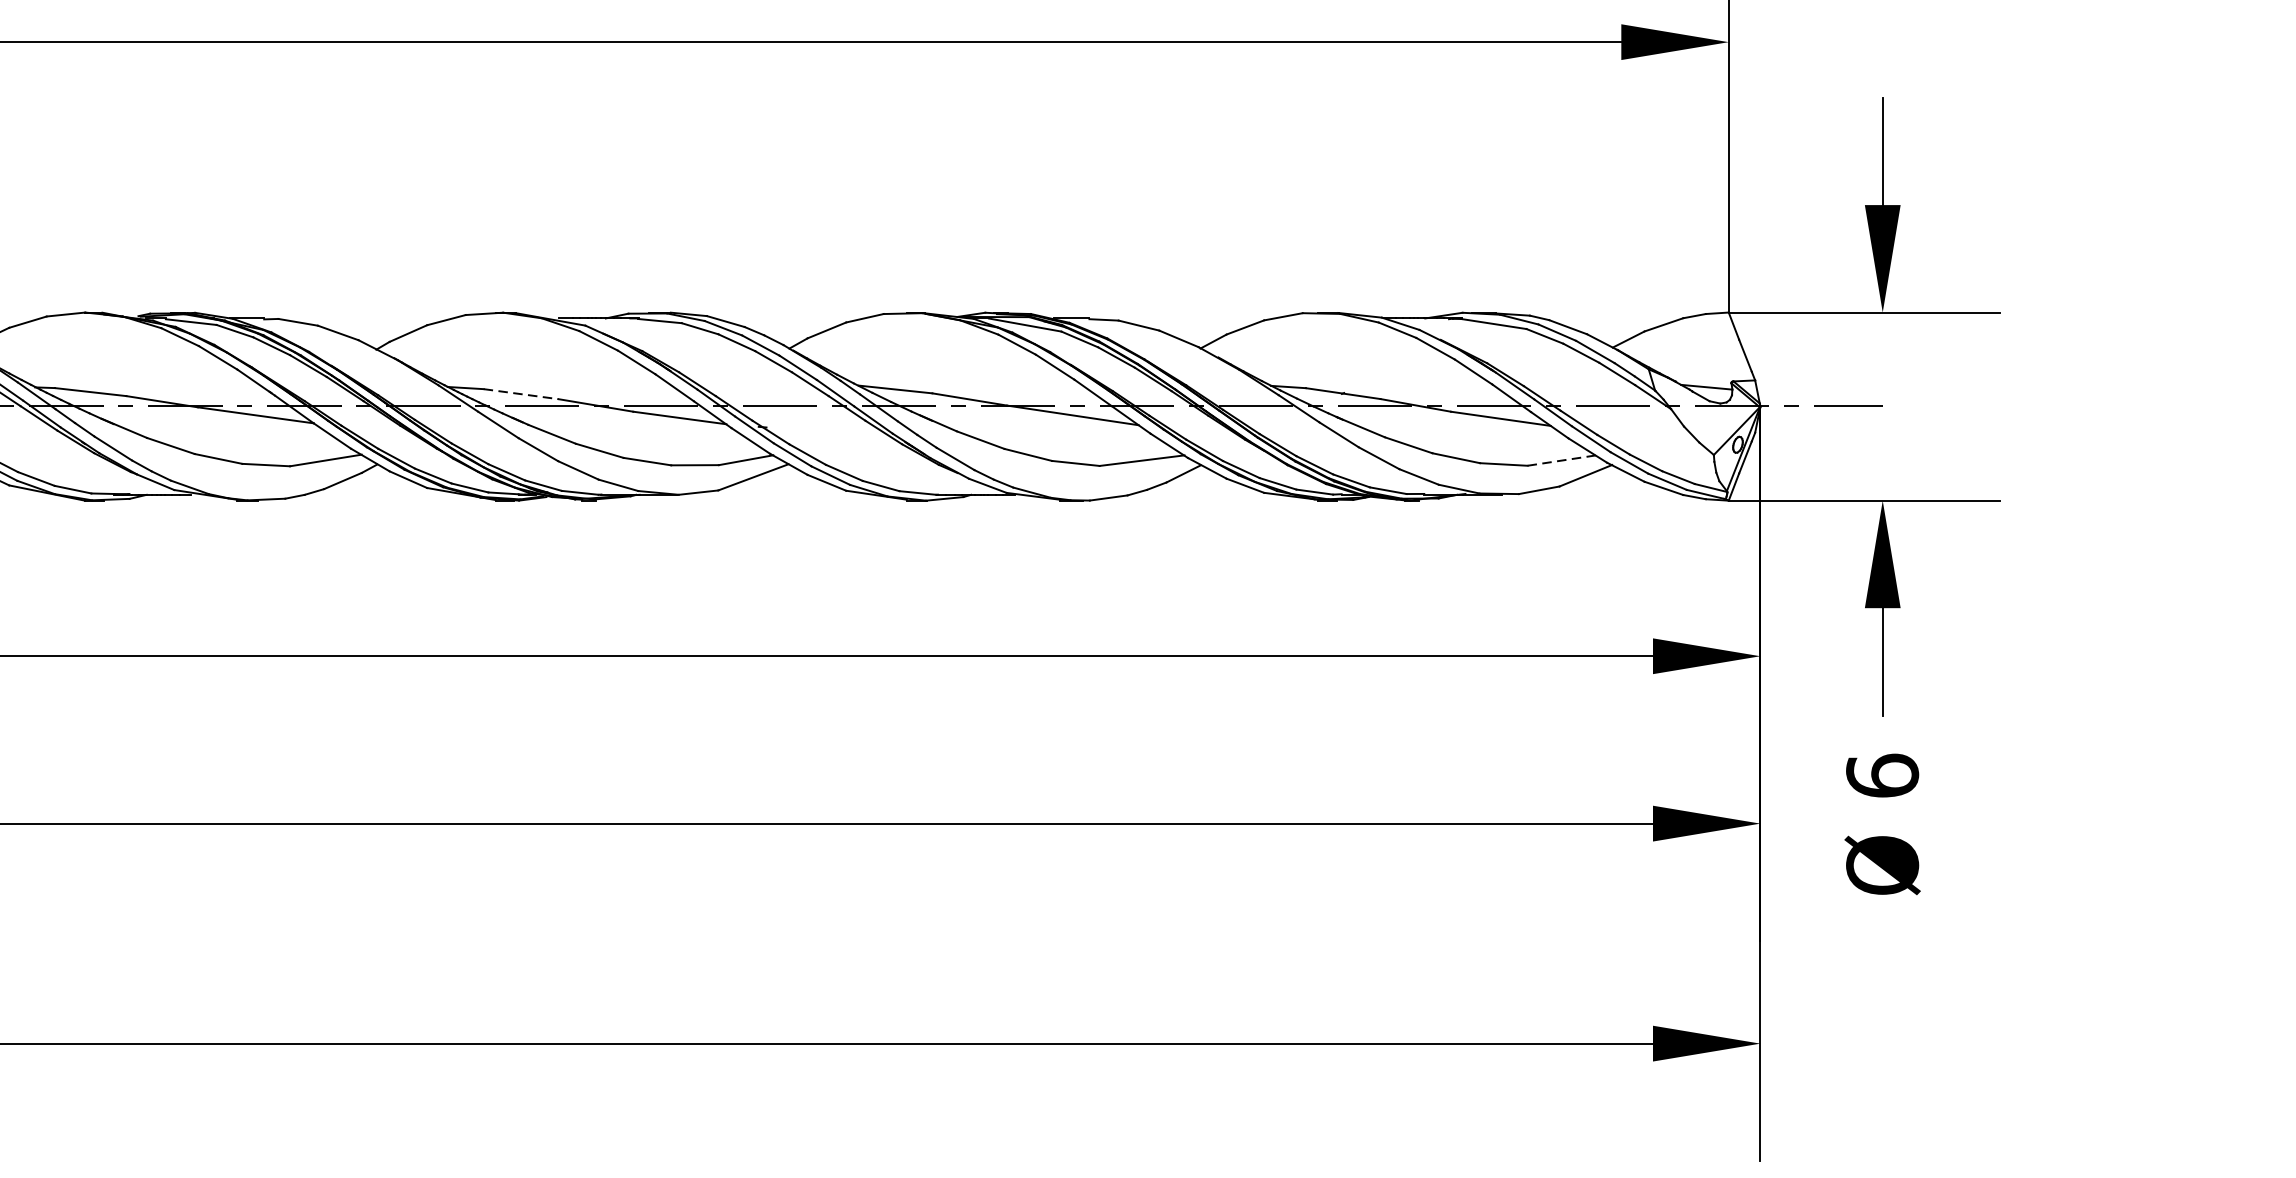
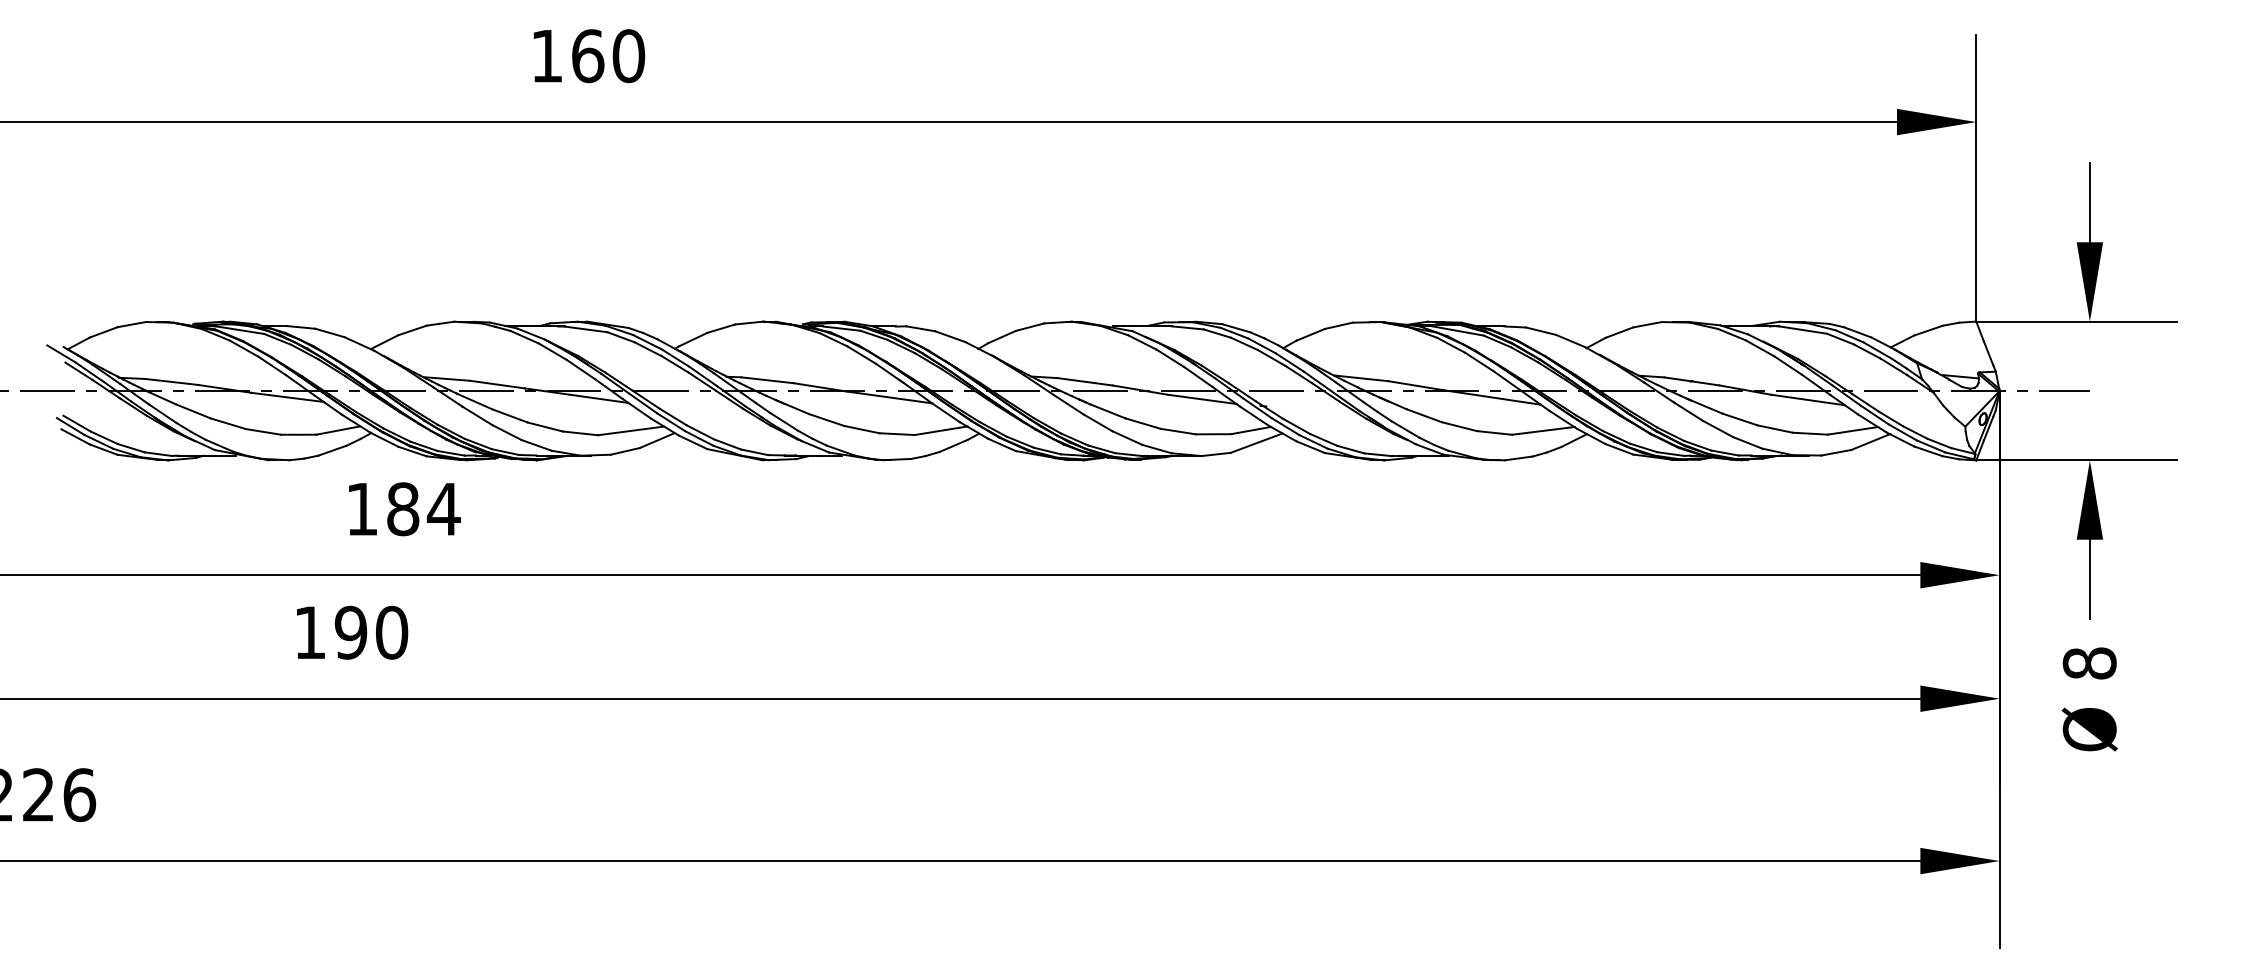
line: (521, 393) -> (1085, 381), dashed -> solid
line: (1562, 460) -> (1853, 430), dashed -> solid
text: (1882, 775) -> (2089, 663), 6 -> 8

